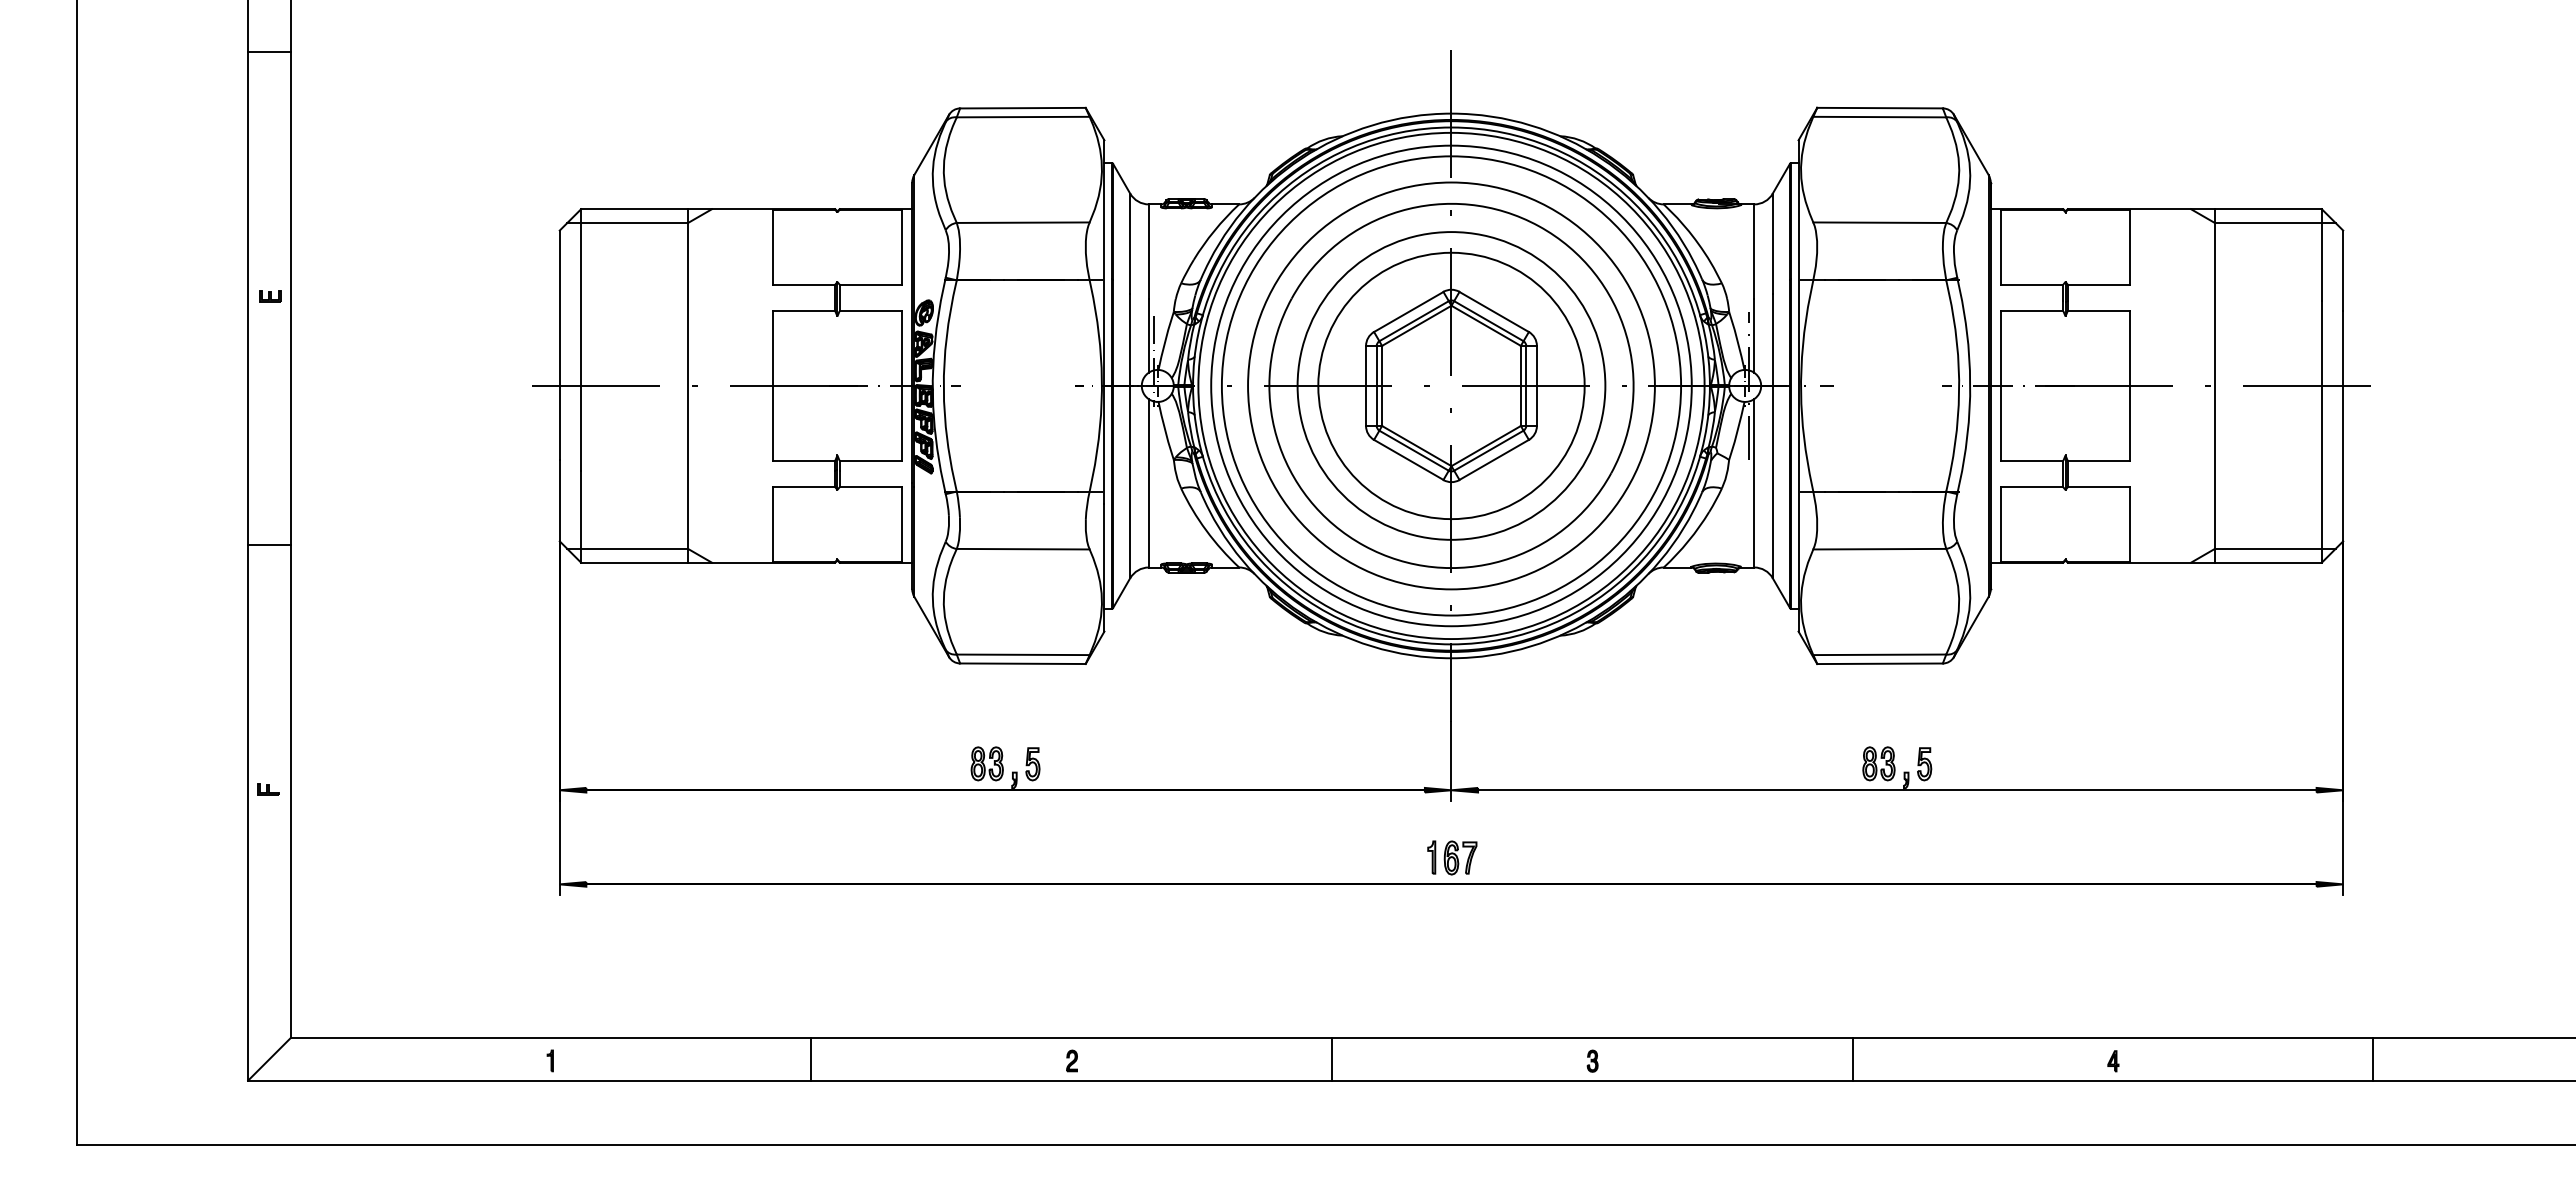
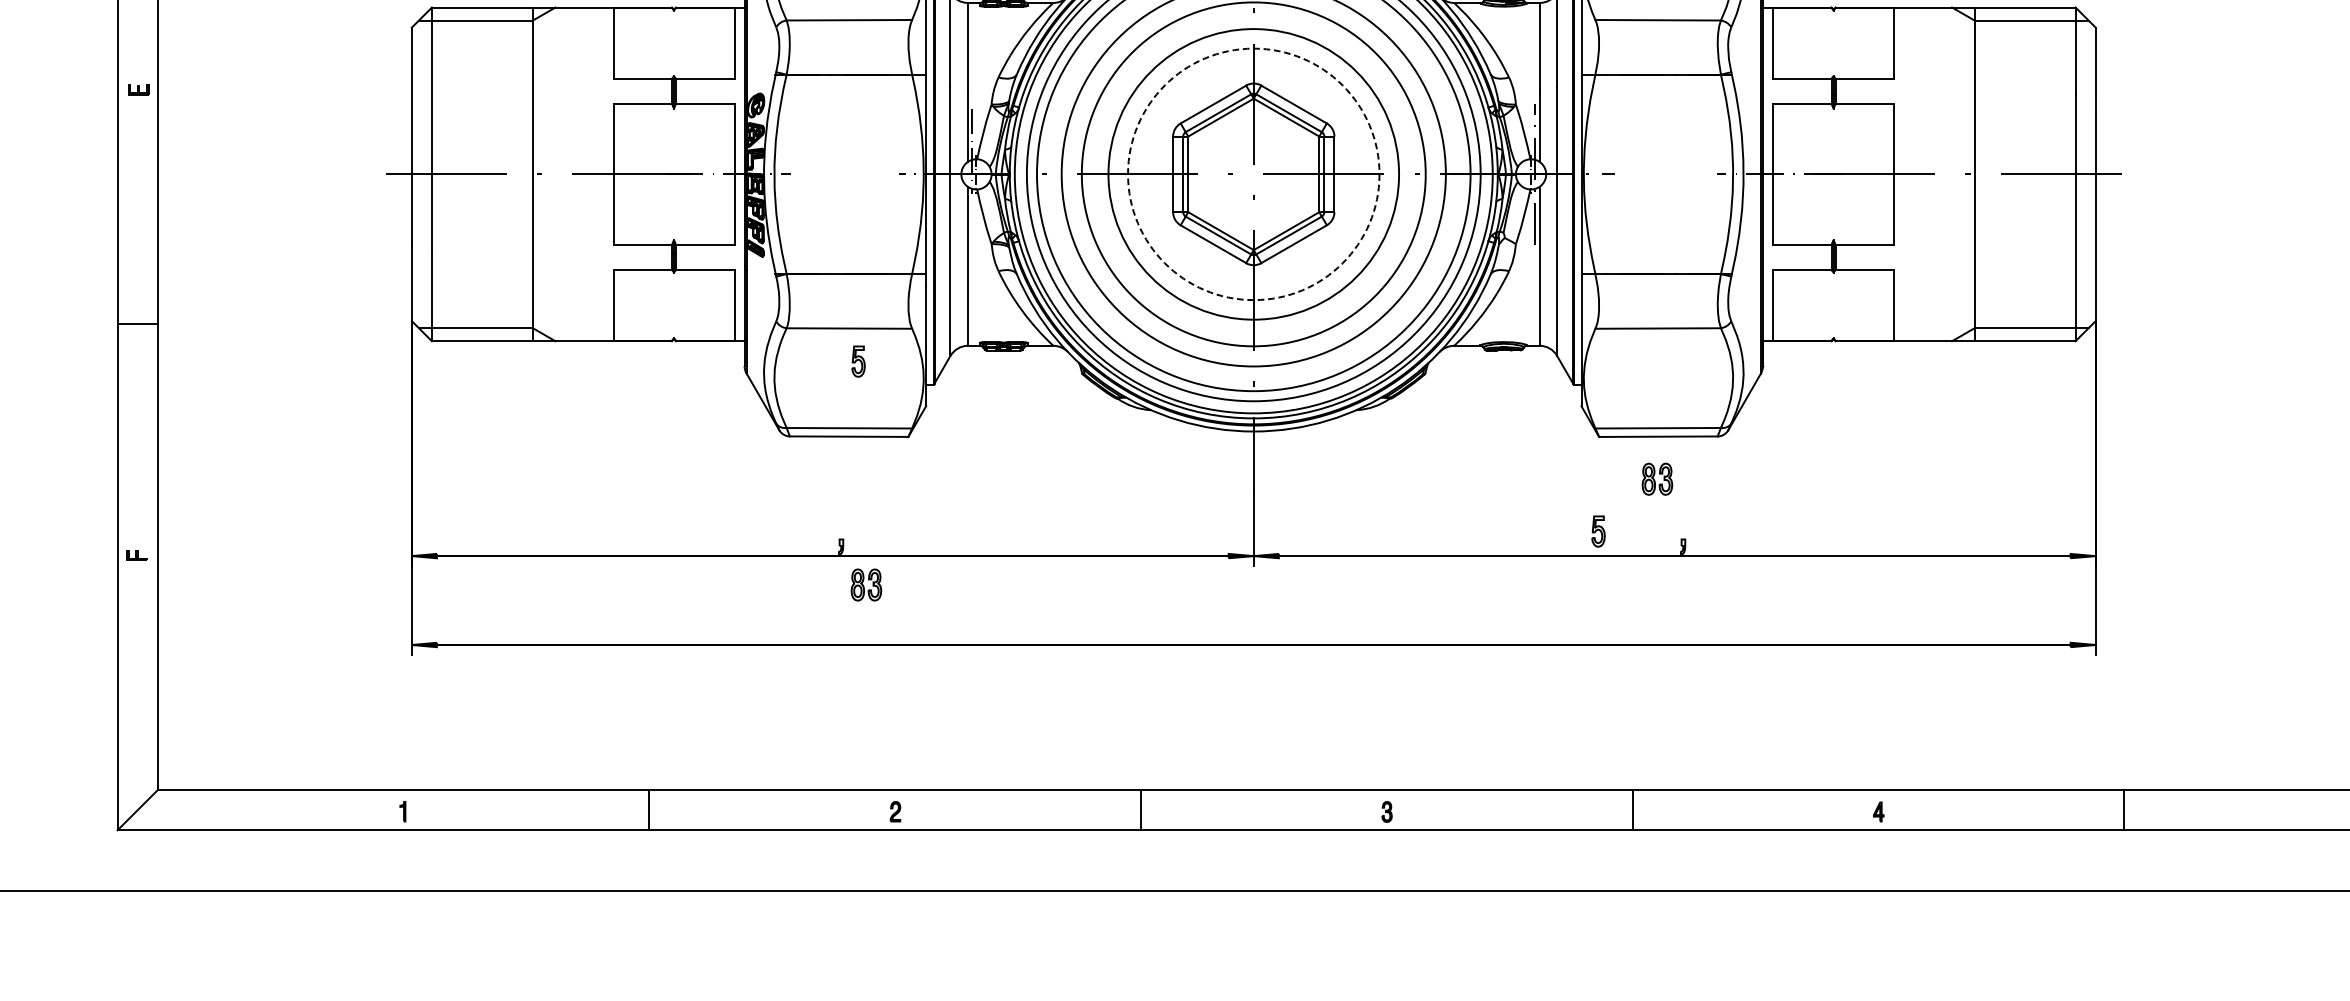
circle: (1451, 385) -> (1253, 173), solid -> dashed
part: (986, 763) -> (865, 584), moved
part: (1878, 763) -> (1656, 478), moved
part: (1032, 764) -> (858, 361), moved
part: (1924, 764) -> (1598, 531), moved
part: (1452, 857) -> (1254, 619), removed

